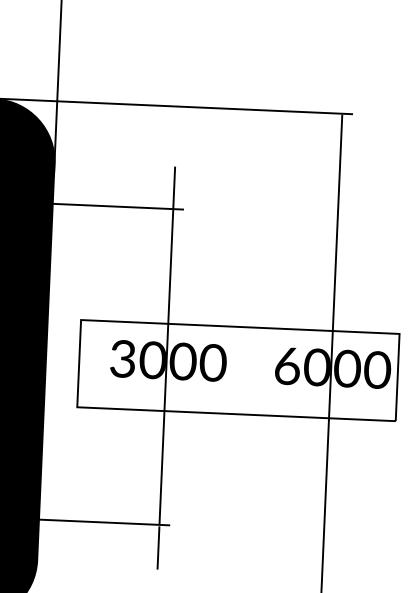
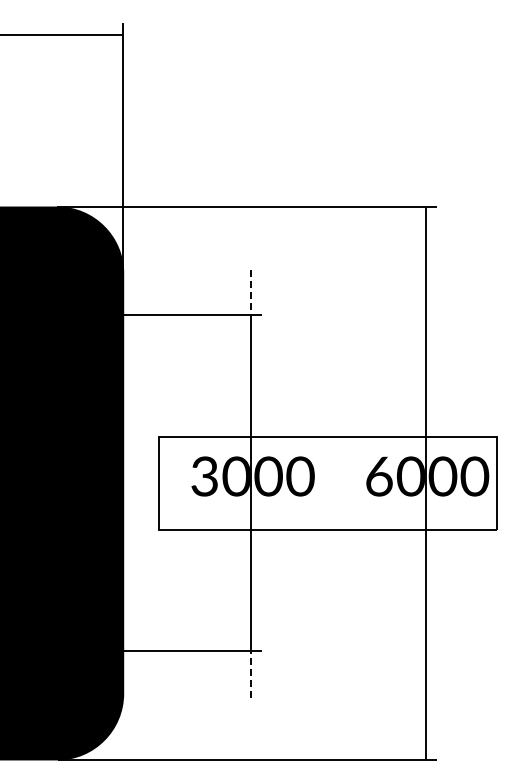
line: (174, 187) -> (251, 292), solid -> dashed
line: (158, 548) -> (251, 675), solid -> dashed

